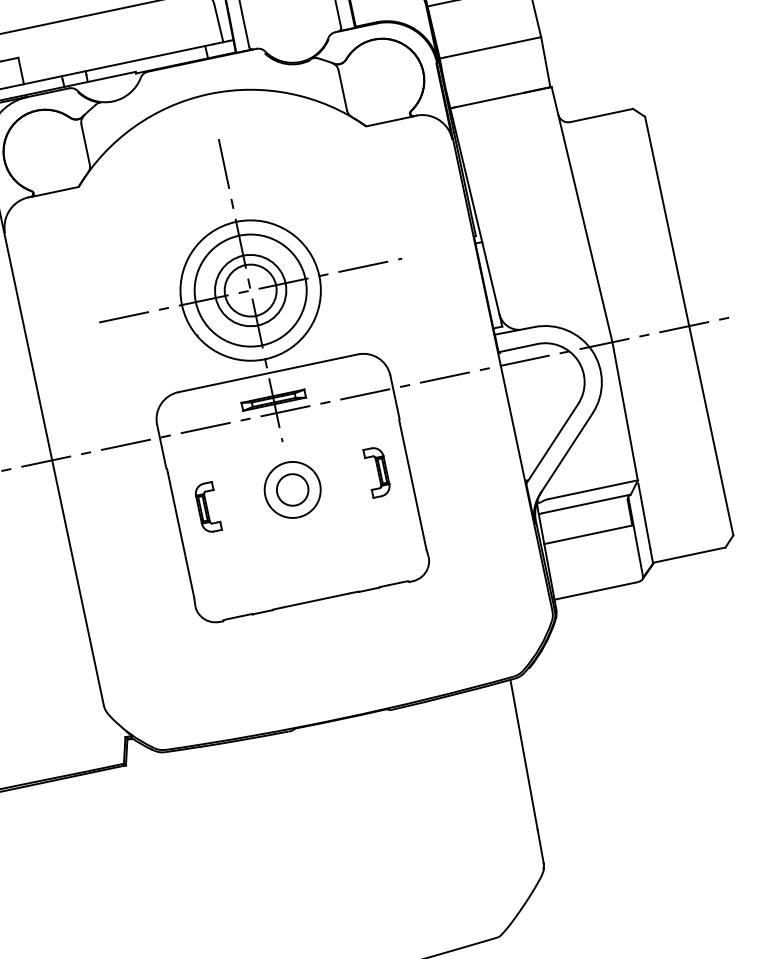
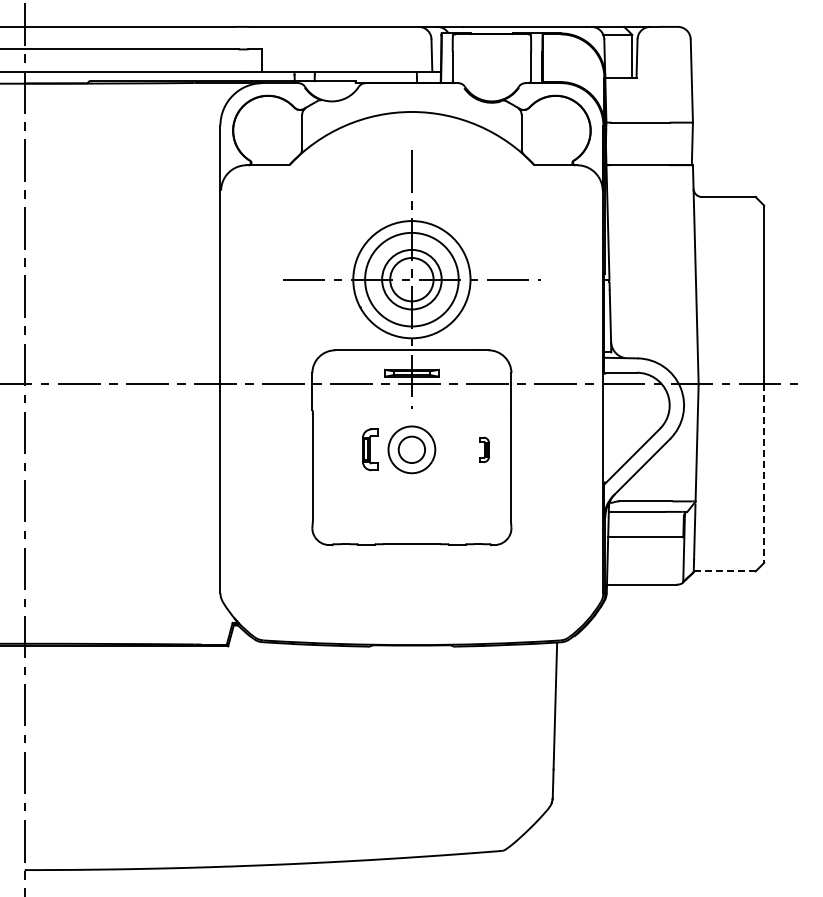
line: (711, 431) -> (764, 474), solid -> dashed
part: (377, 471) -> (484, 449), size x0.6
part: (206, 507) -> (369, 449), moved
line: (688, 555) -> (724, 571), solid -> dashed

